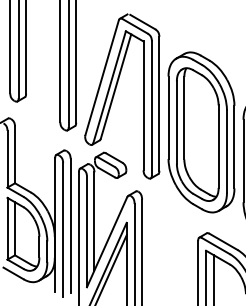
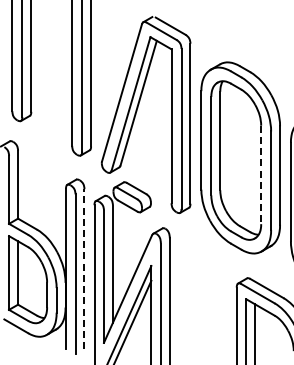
line: (218, 147) -> (261, 175), solid -> dashed
line: (70, 225) -> (84, 268), solid -> dashed

